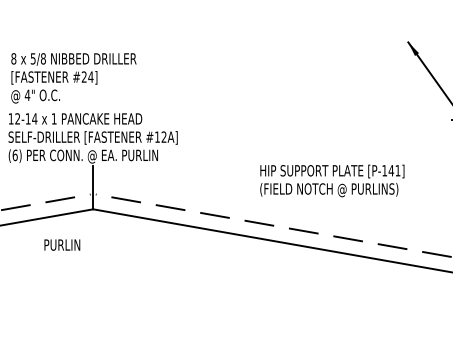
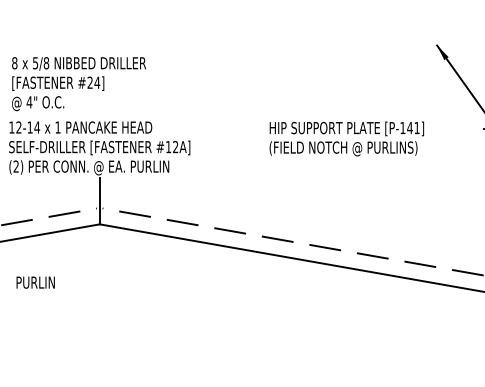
text: (15, 155) -> (16, 166), (6) -> (2)
text: (332, 180) -> (346, 138), moved
text: (62, 244) -> (35, 282), moved

